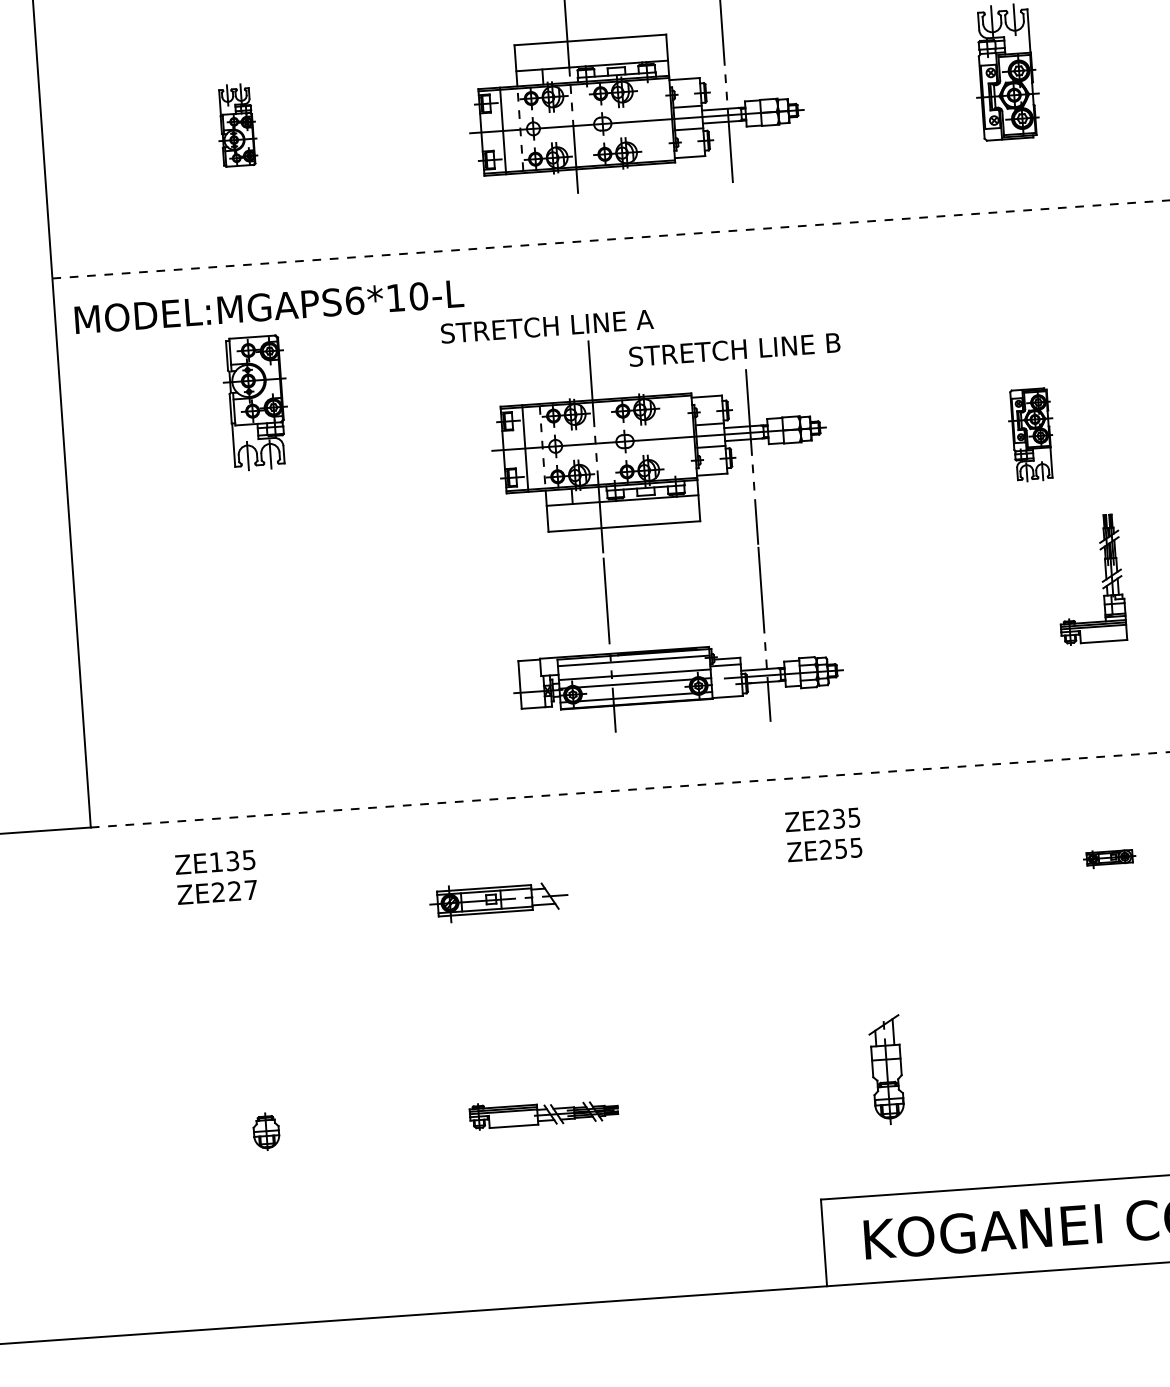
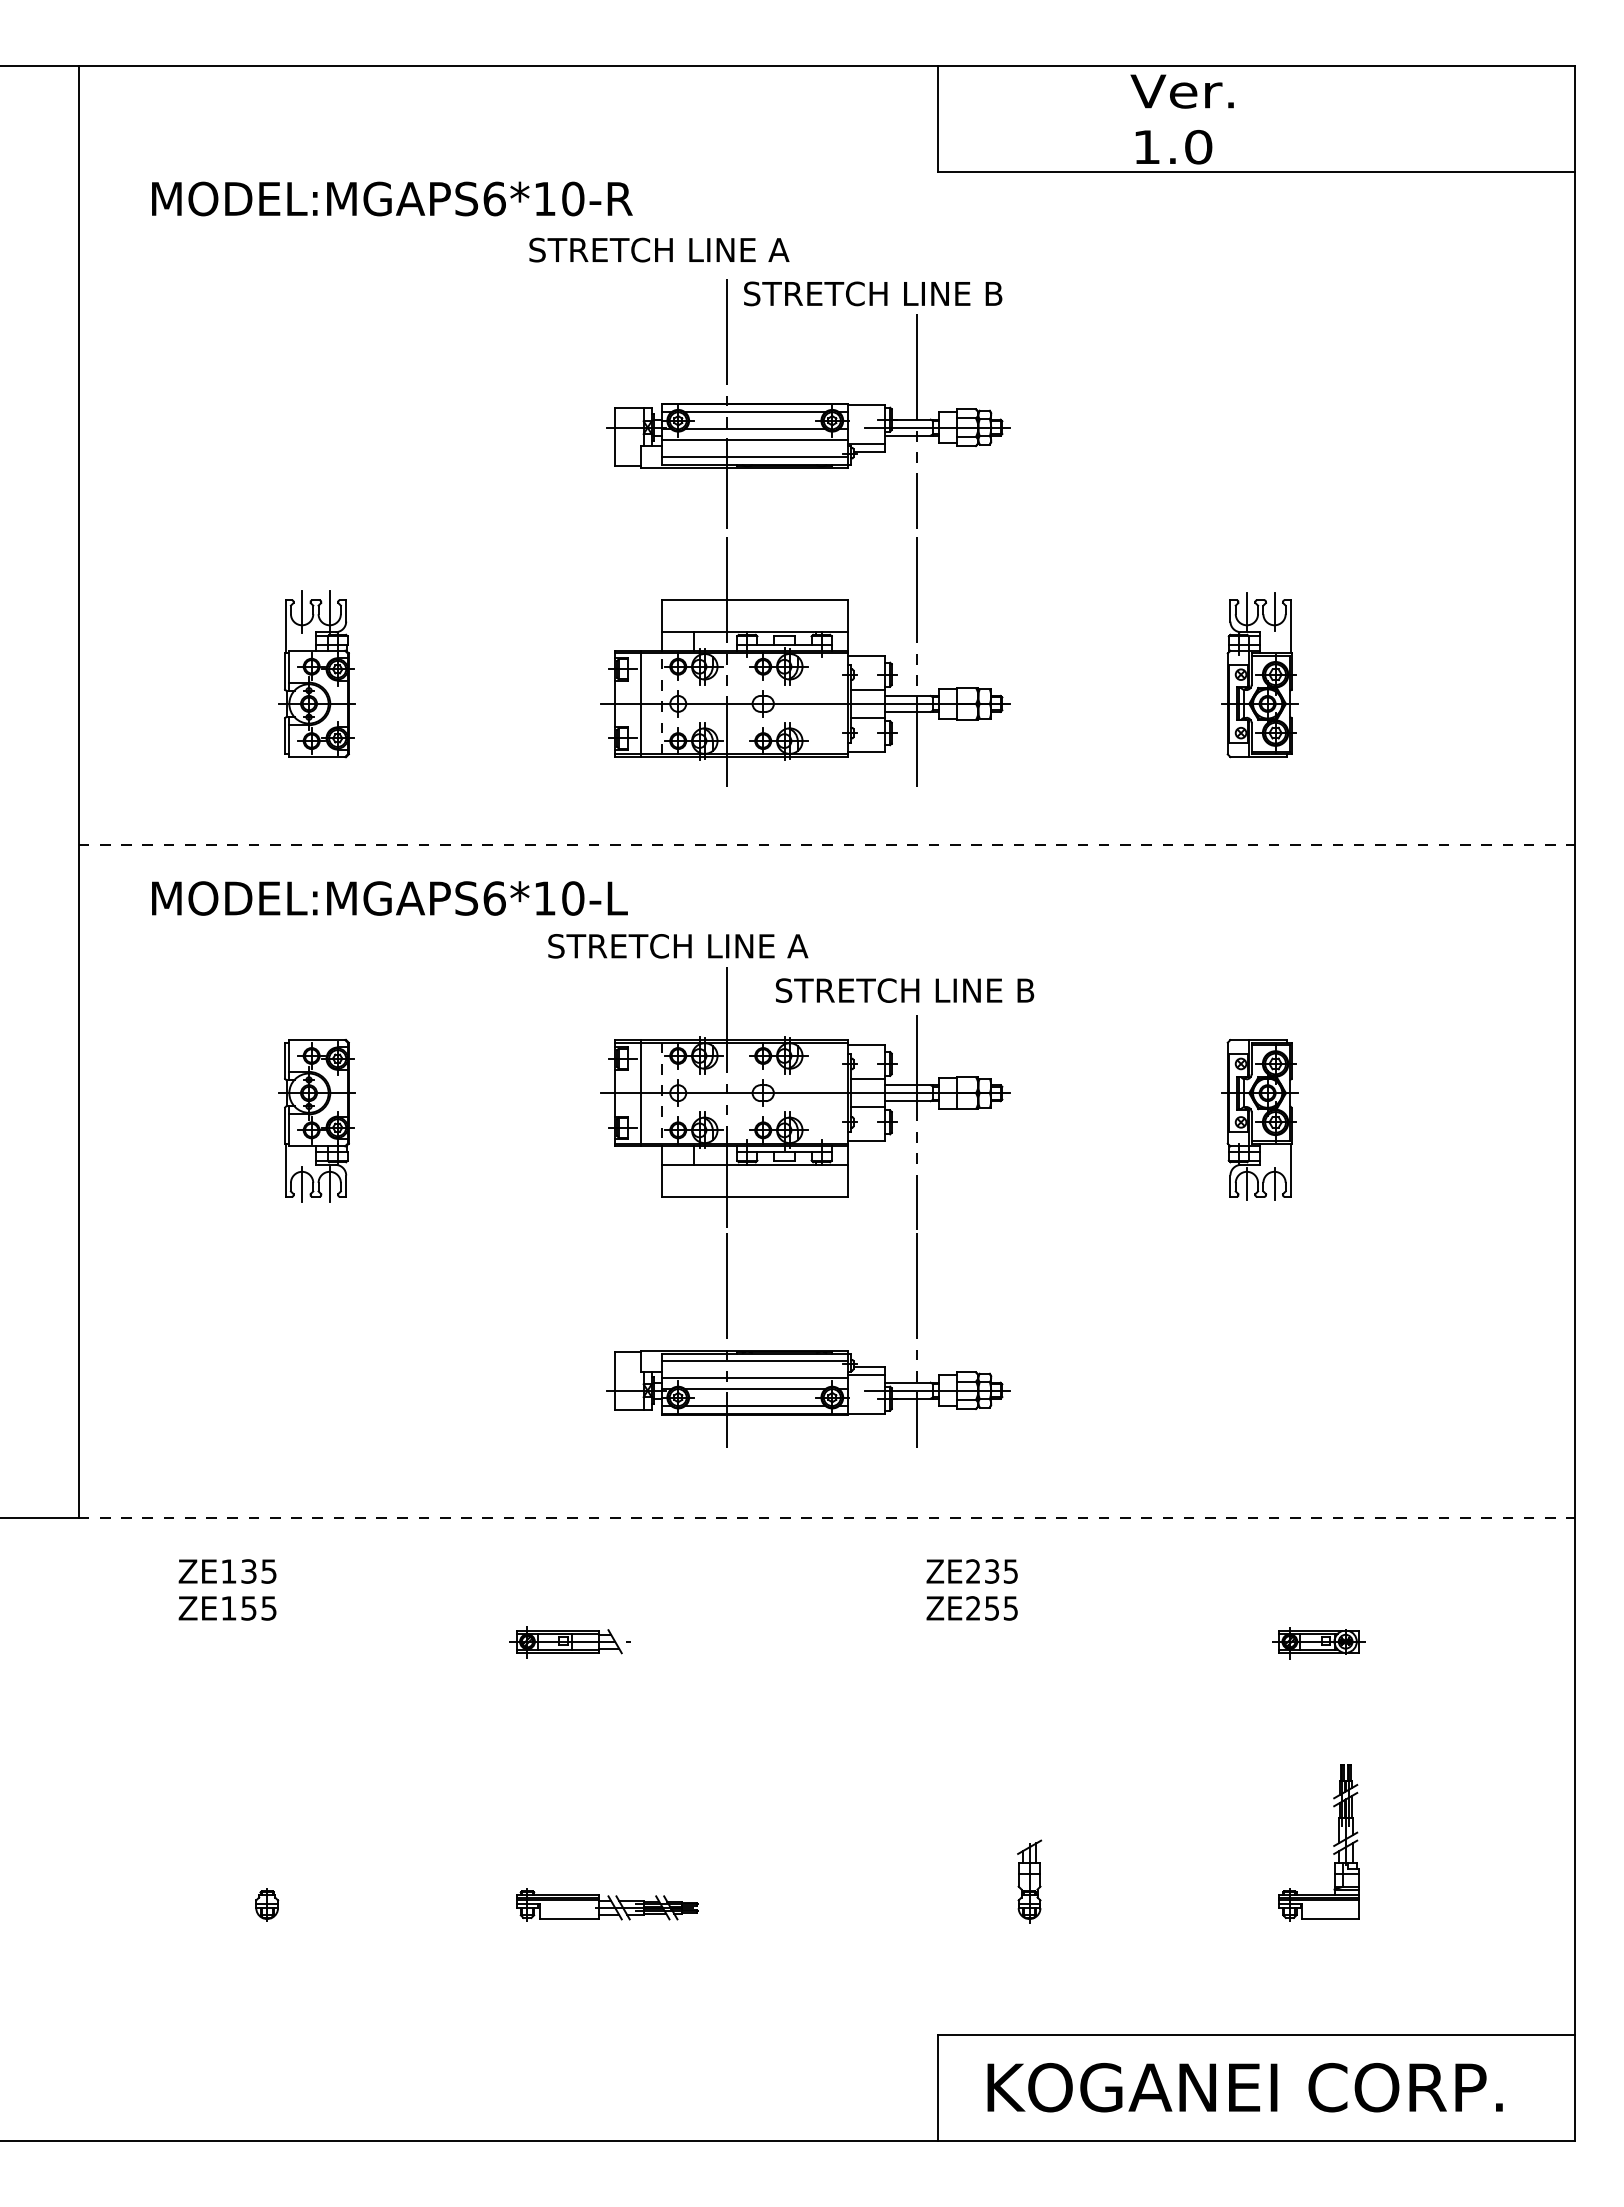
part: (236, 125) -> (316, 674), size x1.67
text: (269, 306) -> (389, 898), moved
part: (256, 402) -> (316, 1120), moved
part: (1031, 434) -> (1259, 1119), size x1.43
part: (1102, 581) -> (1333, 1845), moved
part: (1109, 858) -> (1318, 1643), size x1.43
text: (234, 891) -> (248, 1608), ZE227 -> ZE155
part: (498, 900) -> (569, 1642), size x0.71
part: (887, 1069) -> (1029, 1881), size x0.62
part: (266, 1131) -> (267, 1904), size x0.71

